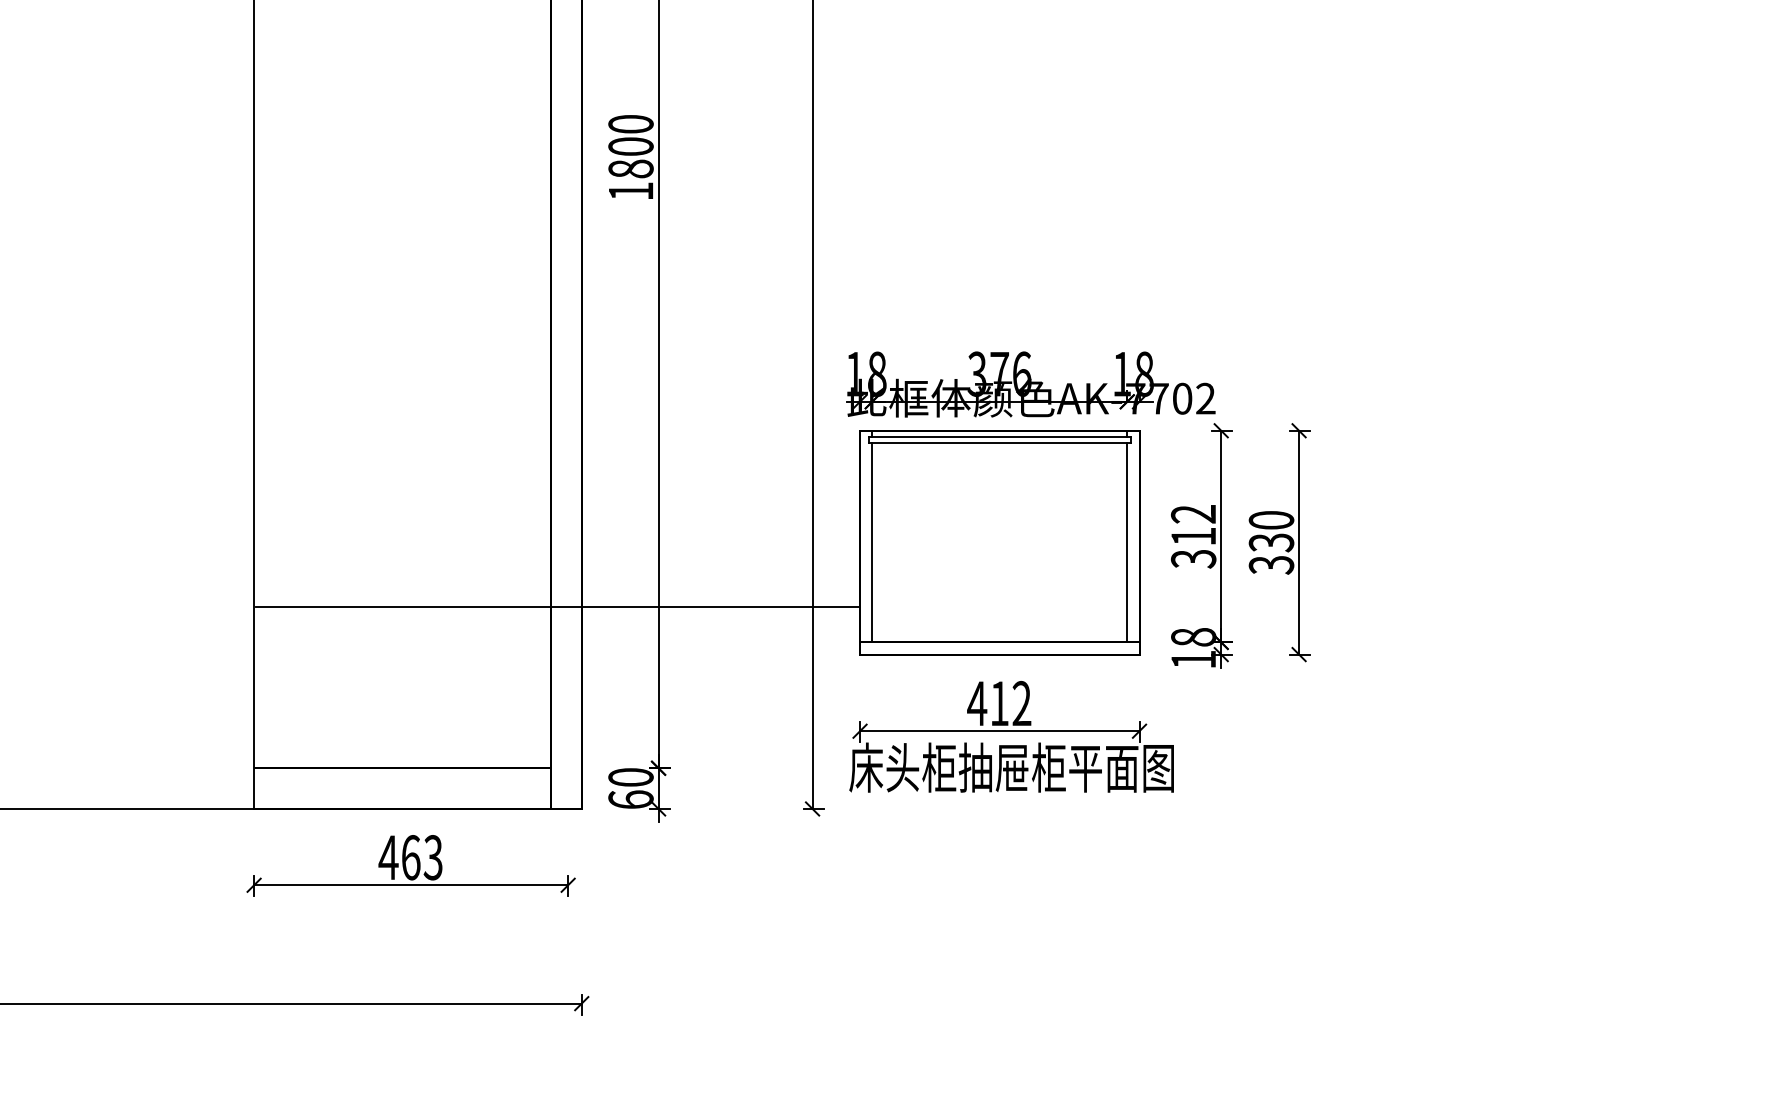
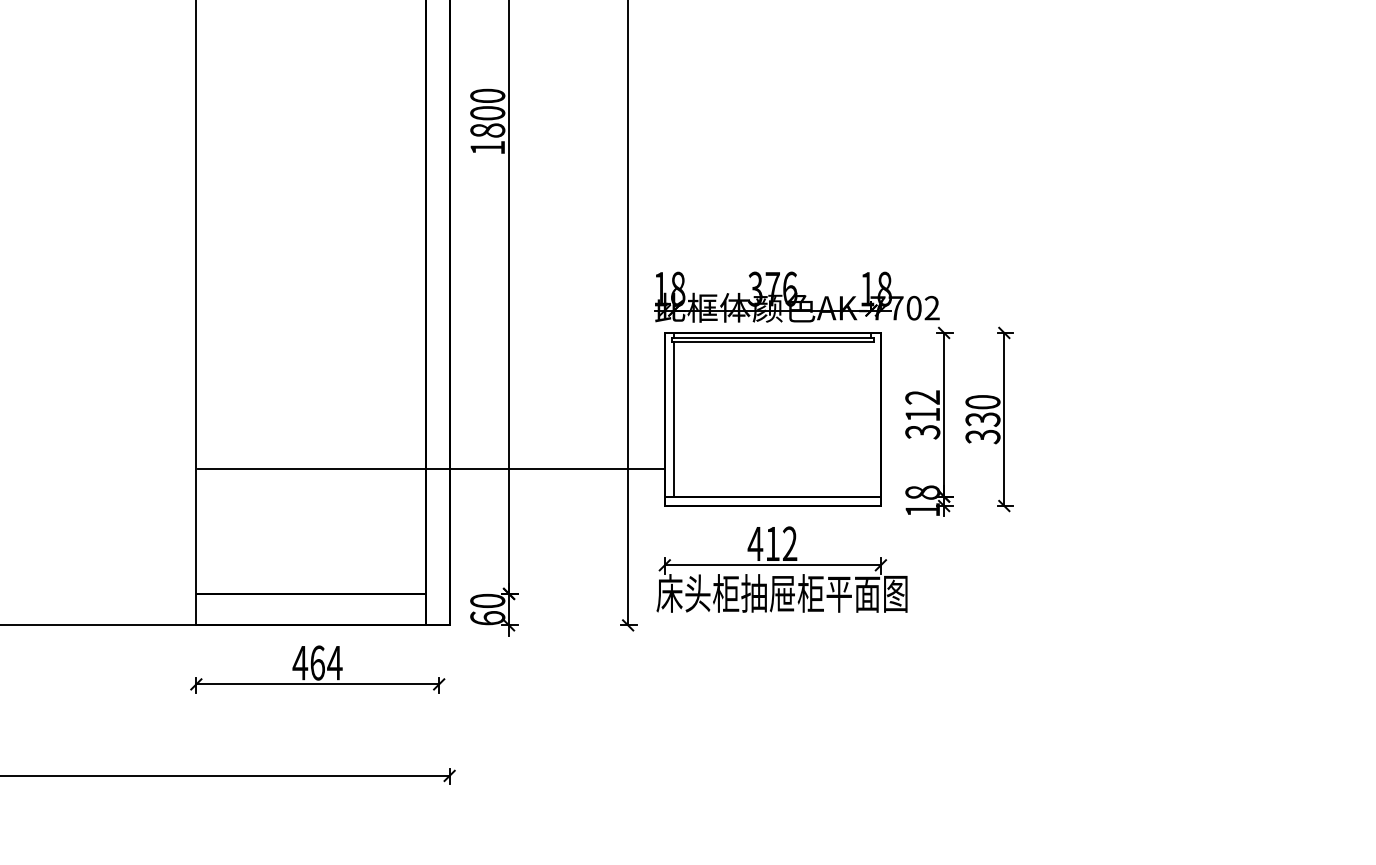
line: (1127, 542) -> (871, 419), removed
text: (433, 857) -> (335, 662), 463 -> 464

